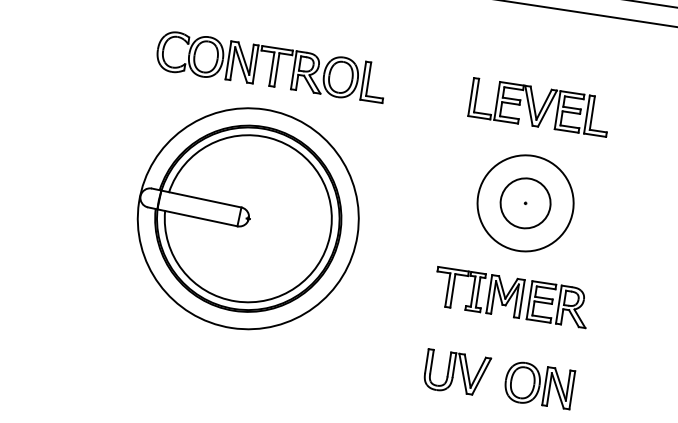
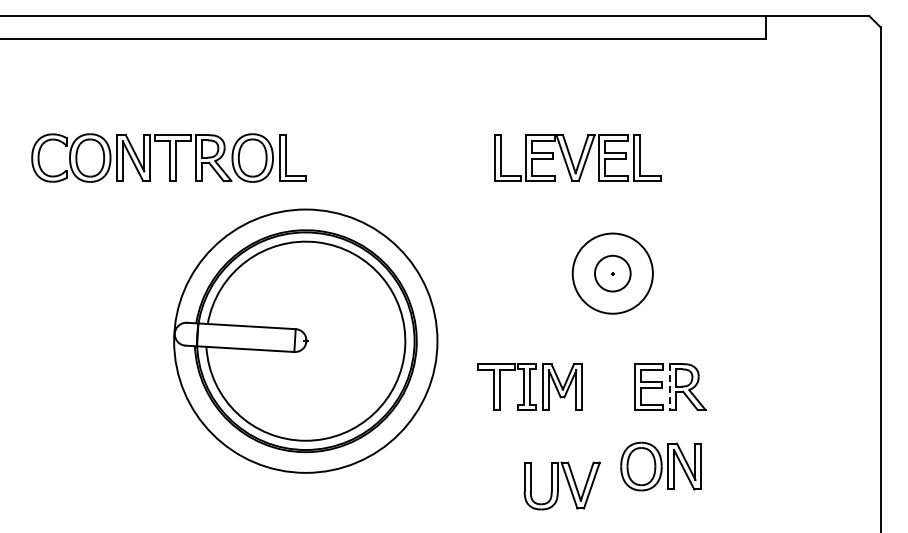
part: (271, 66) -> (168, 157), moved
part: (539, 106) -> (577, 157), moved
circle: (525, 203) -> (612, 273), size x0.6
circle: (525, 203) -> (612, 273), size x0.7
part: (248, 218) -> (305, 340), moved
part: (477, 291) -> (529, 386), moved
line: (559, 305) -> (670, 387), solid -> dashed
part: (538, 385) -> (660, 466), moved

